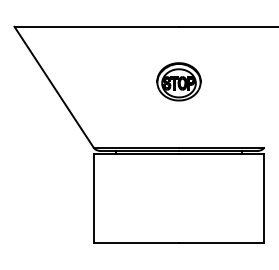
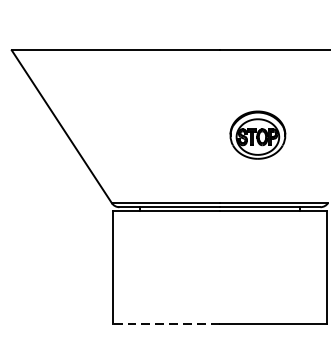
part: (178, 81) -> (257, 134), moved
line: (136, 243) -> (166, 324), solid -> dashed

